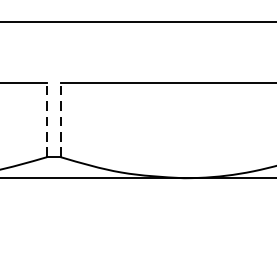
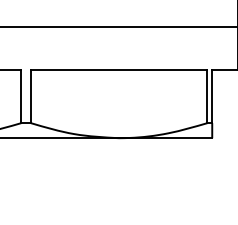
line: (47, 119) -> (21, 96), dashed -> solid
line: (59, 119) -> (30, 96), dashed -> solid

